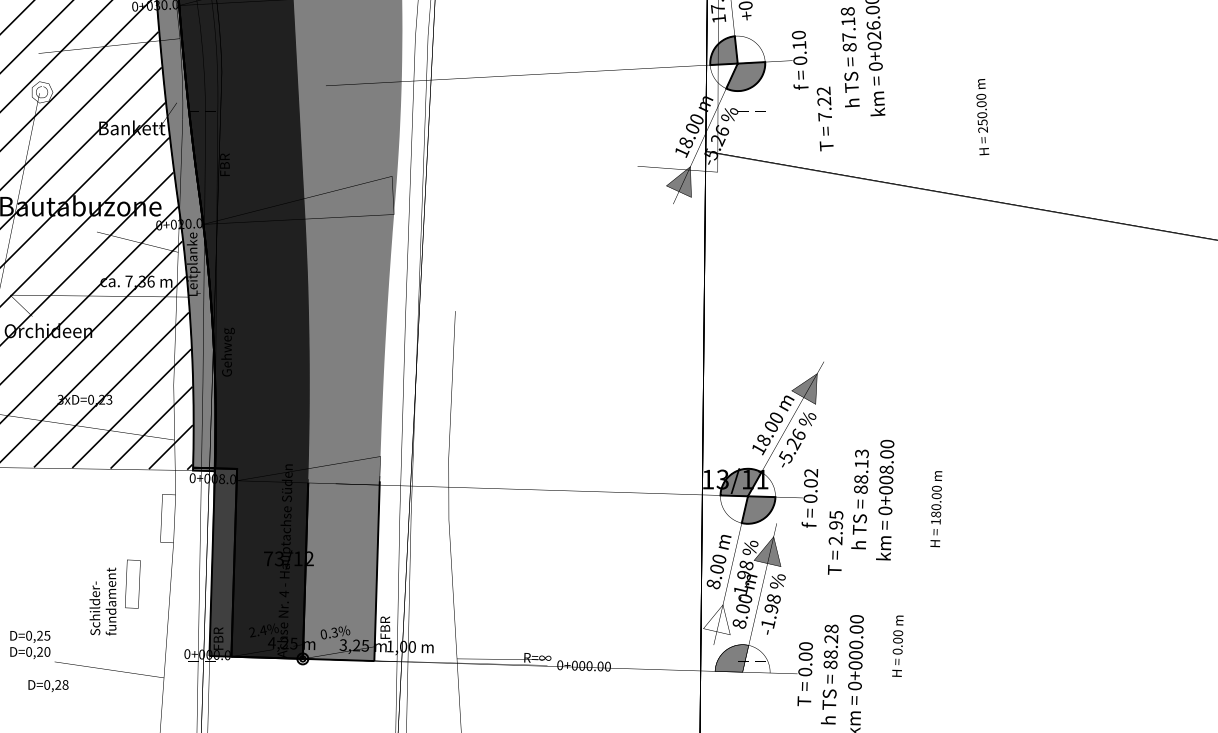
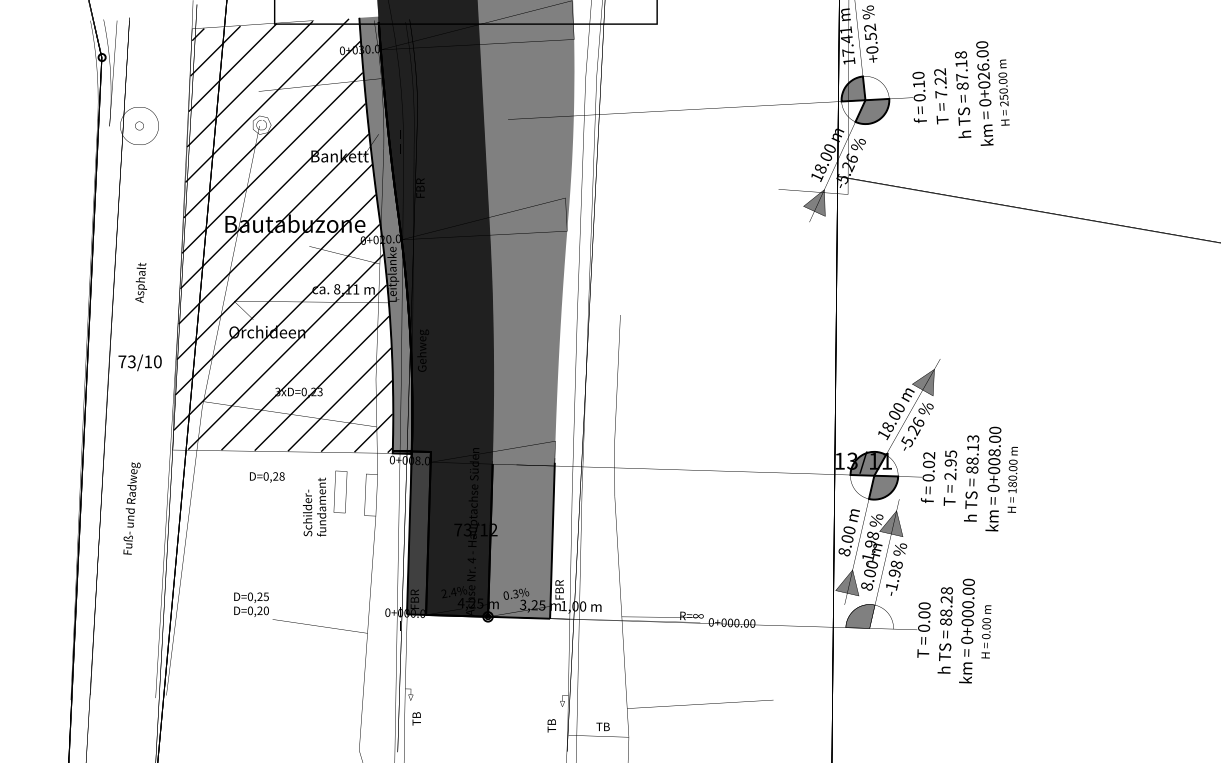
text: (982, 116) -> (1003, 92), moved
text: (825, 119) -> (941, 96), moved
text: (139, 281) -> (346, 289), 7,36 -> 8,11
text: (935, 508) -> (1012, 479), moved
text: (835, 542) -> (950, 477), moved
text: (115, 597) -> (325, 503), moved
fill: (715, 619) -> (846, 582), added
text: (897, 645) -> (986, 631), moved
text: (48, 686) -> (267, 477), moved

